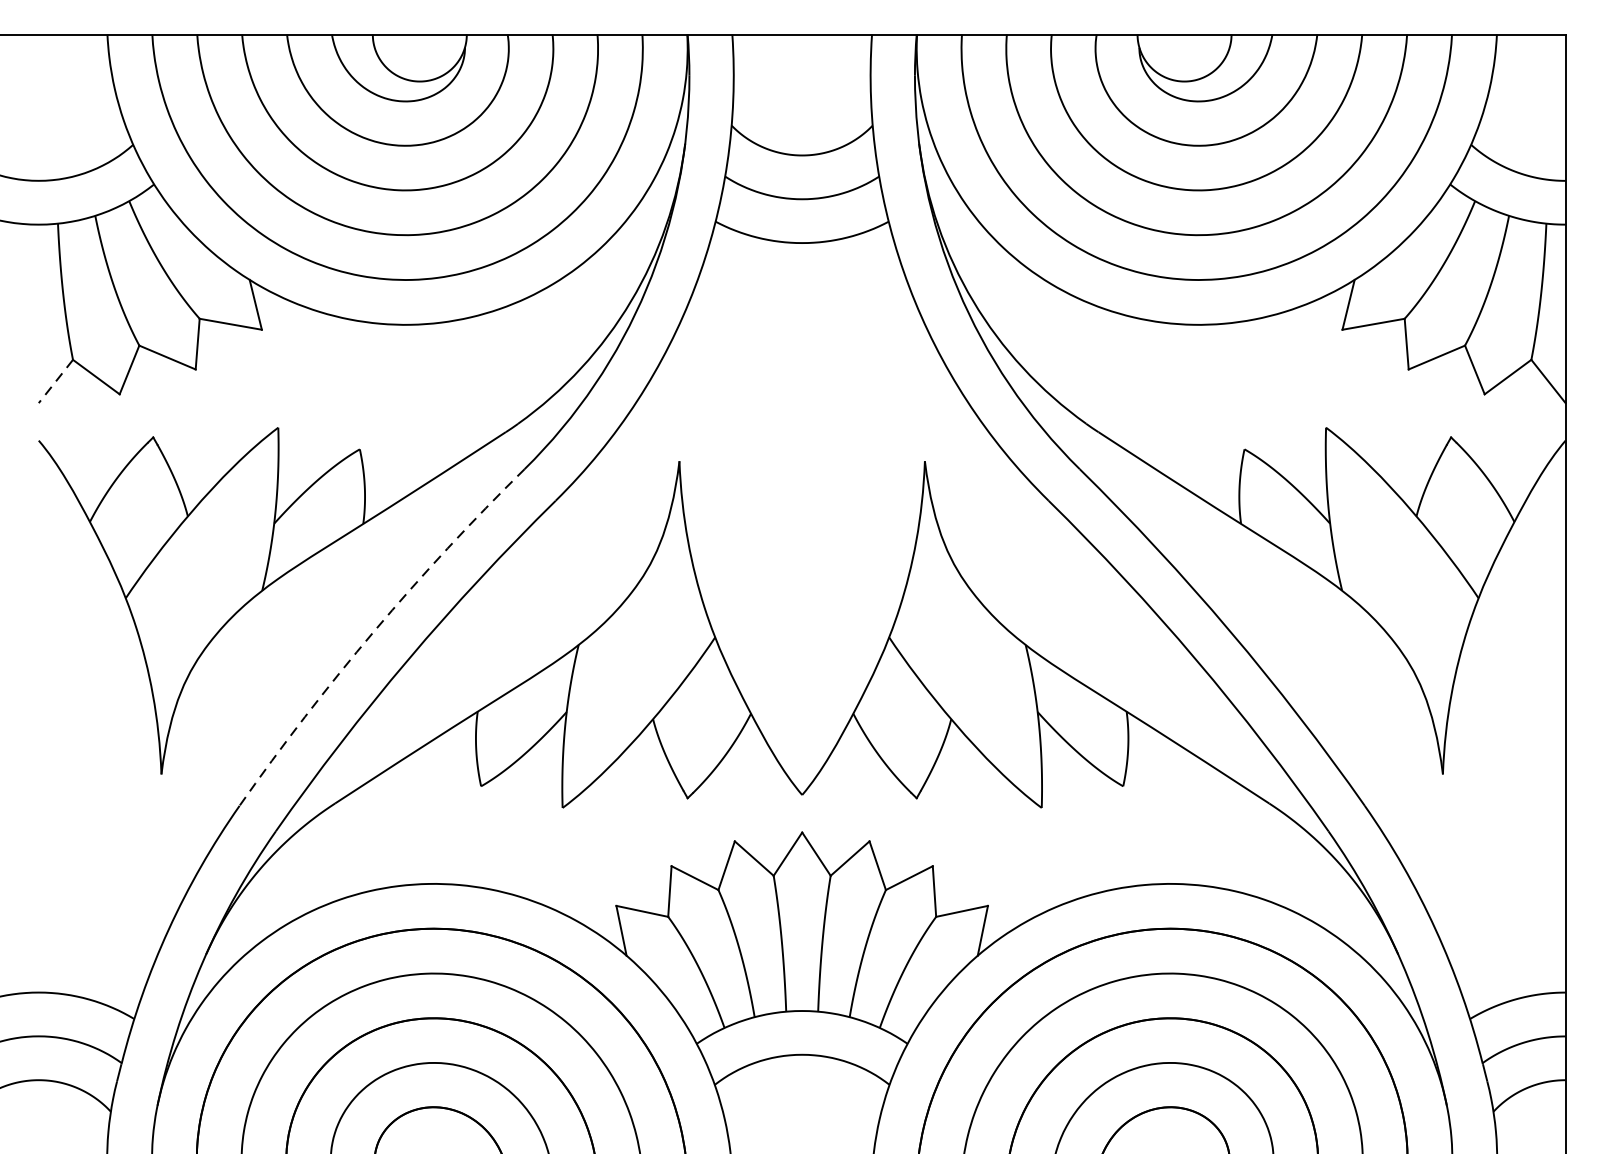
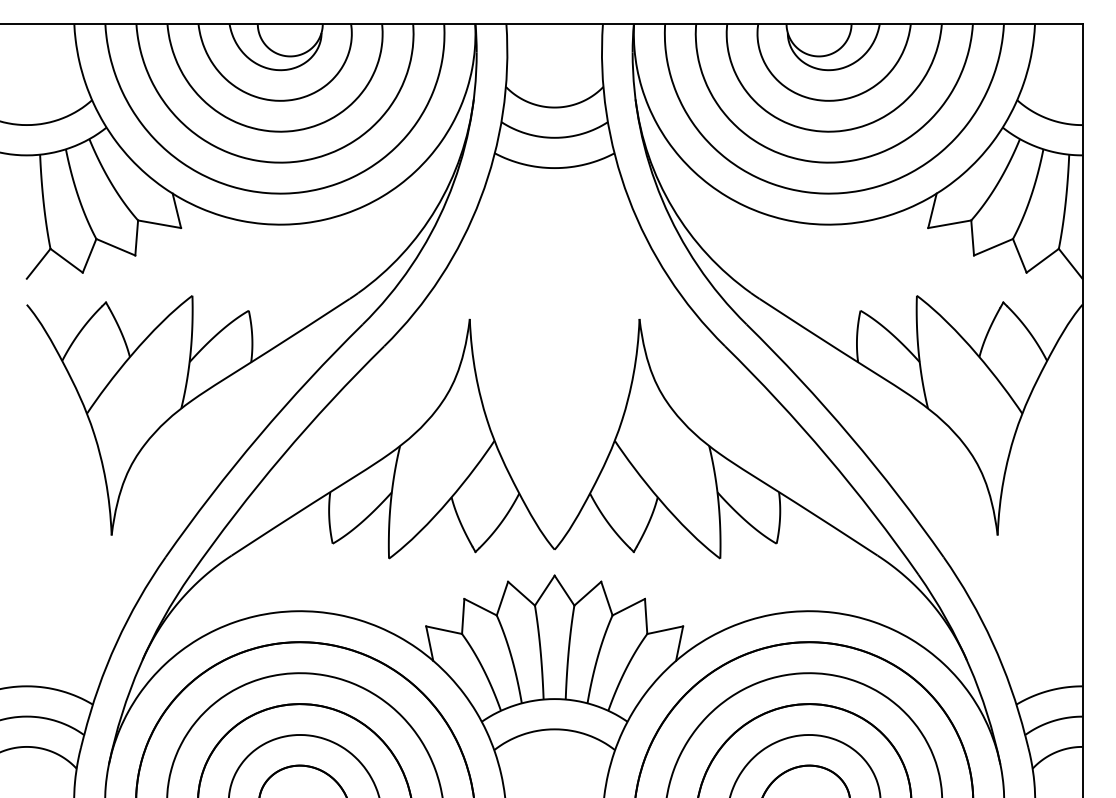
line: (55, 382) -> (38, 264), dashed -> solid
arc: (373, 631) -> (258, 436), dashed -> solid

